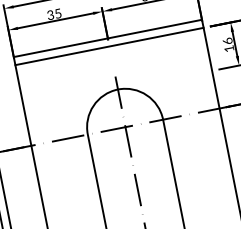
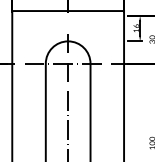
line: (109, 45) -> (68, 15), removed

